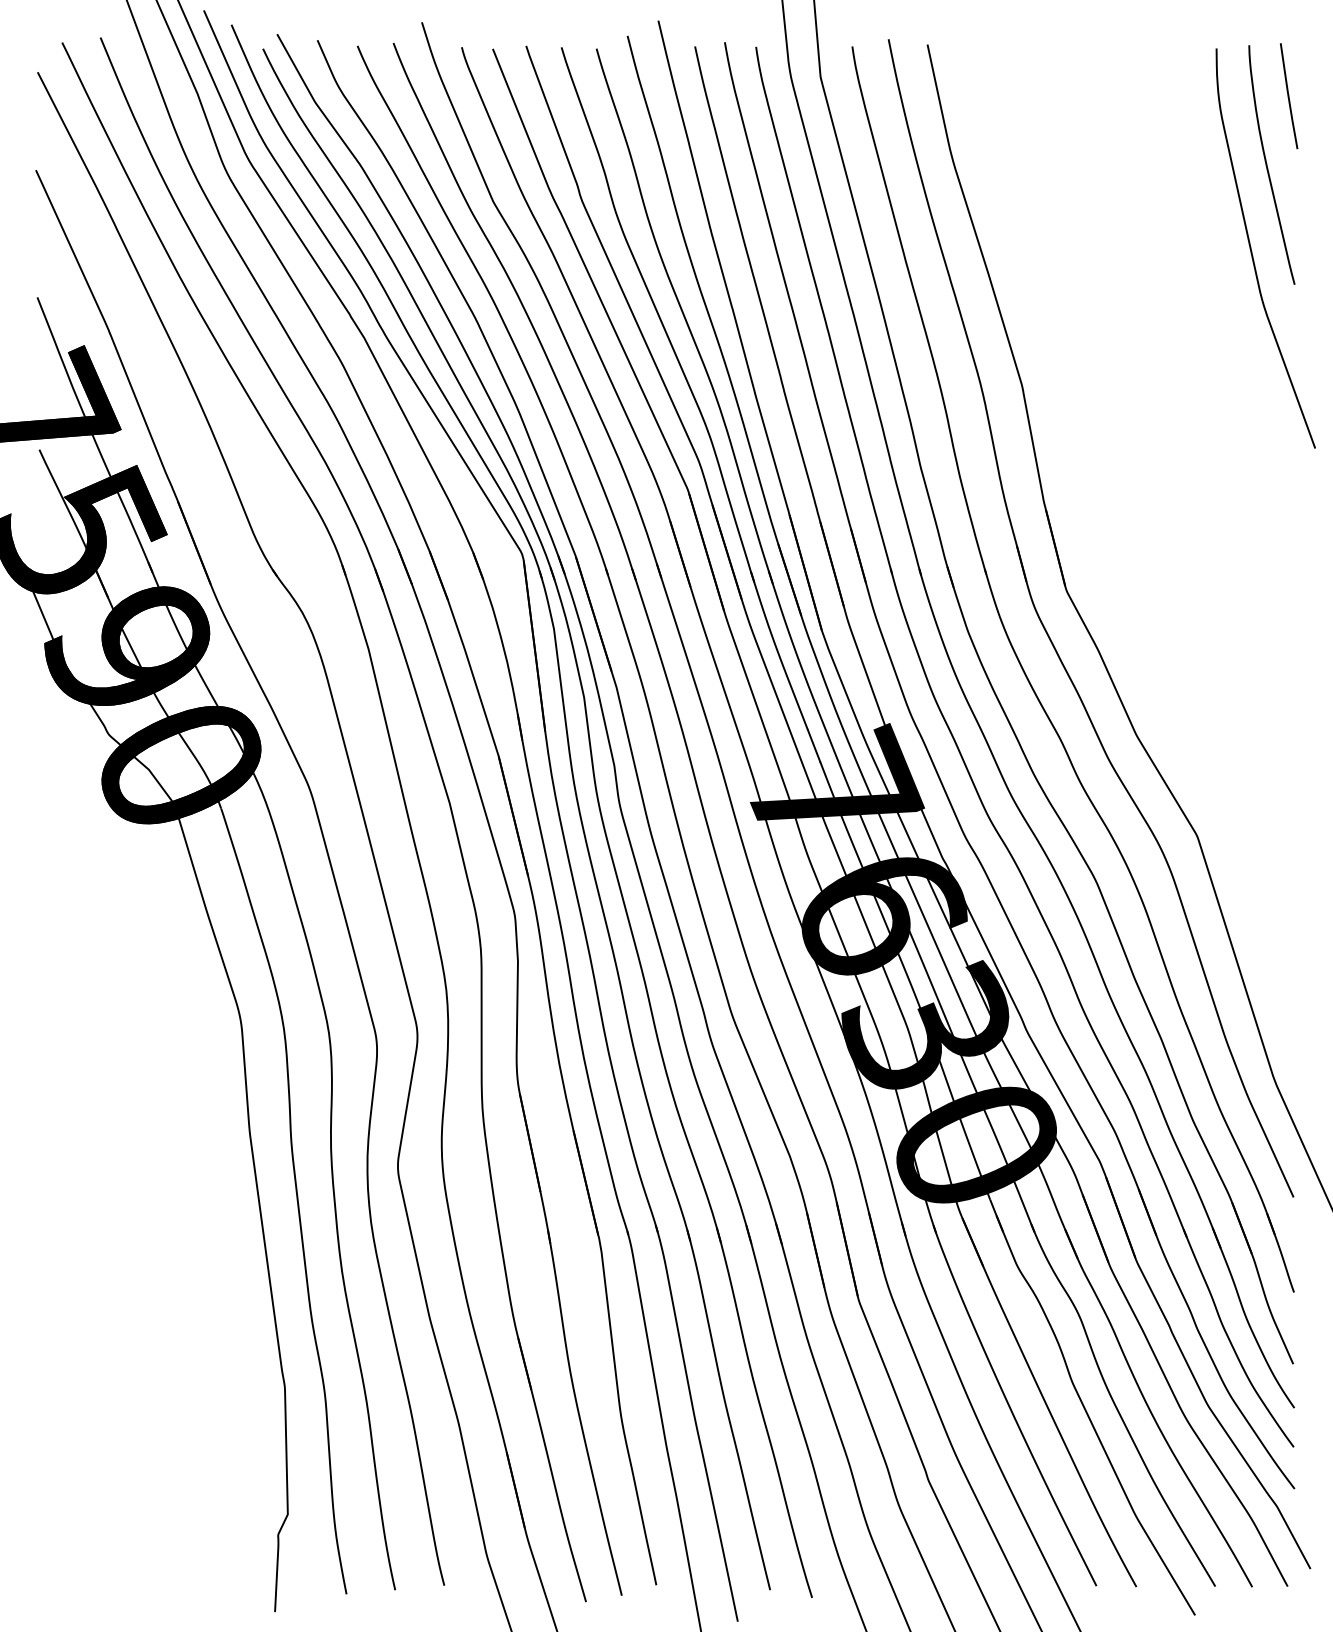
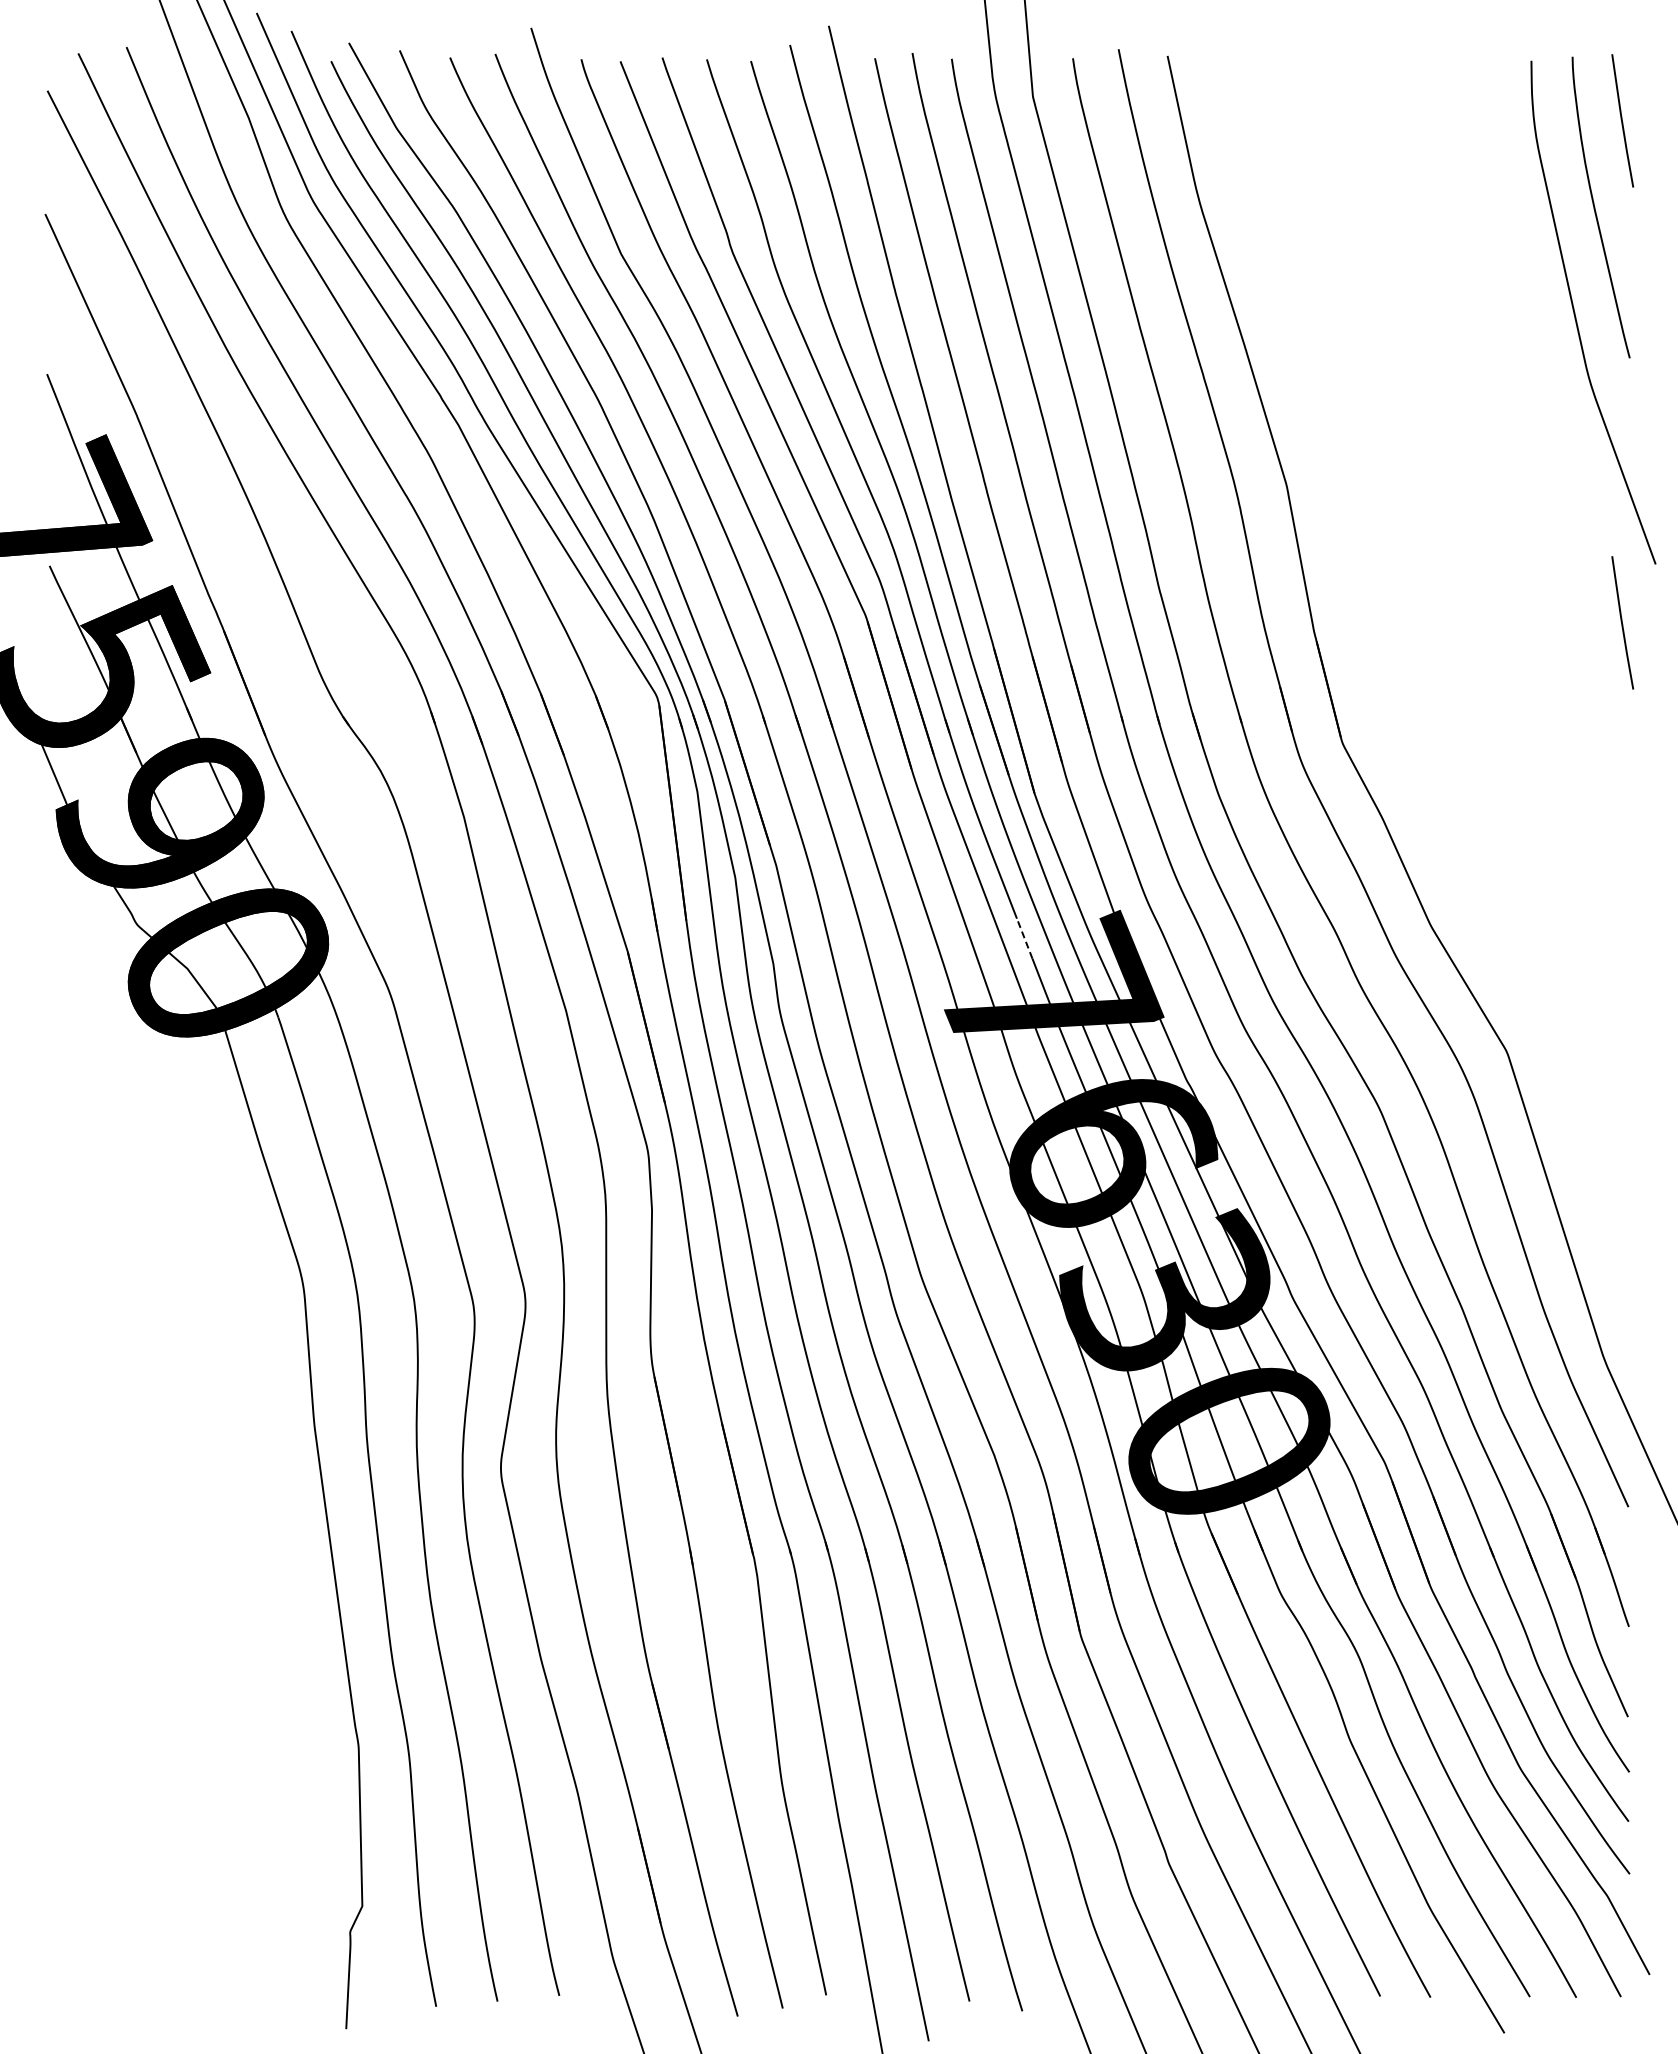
line: (1288, 494) -> (1622, 622), added
line: (813, 745) -> (1024, 938), solid -> dashed

